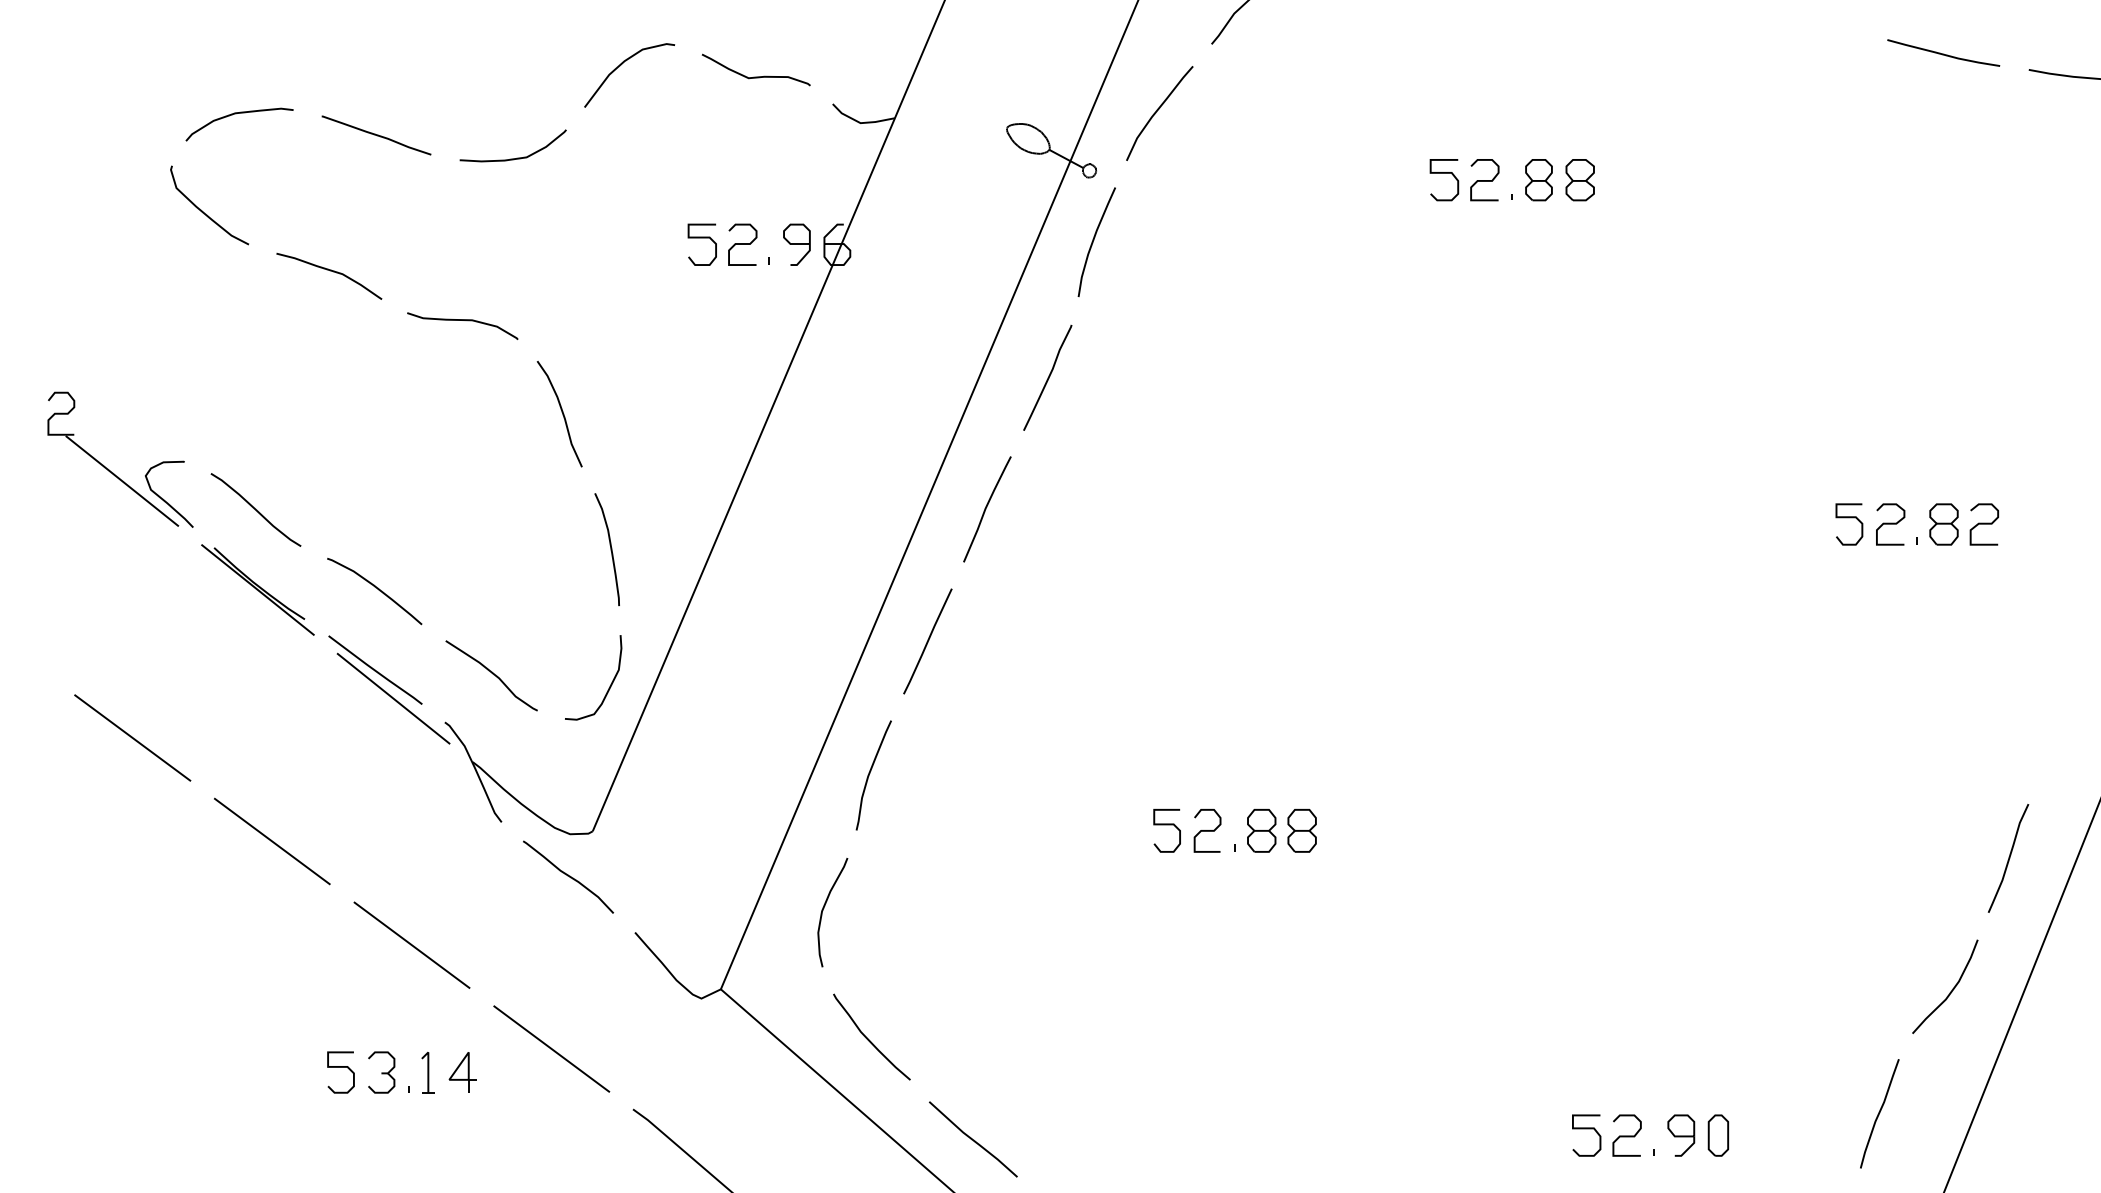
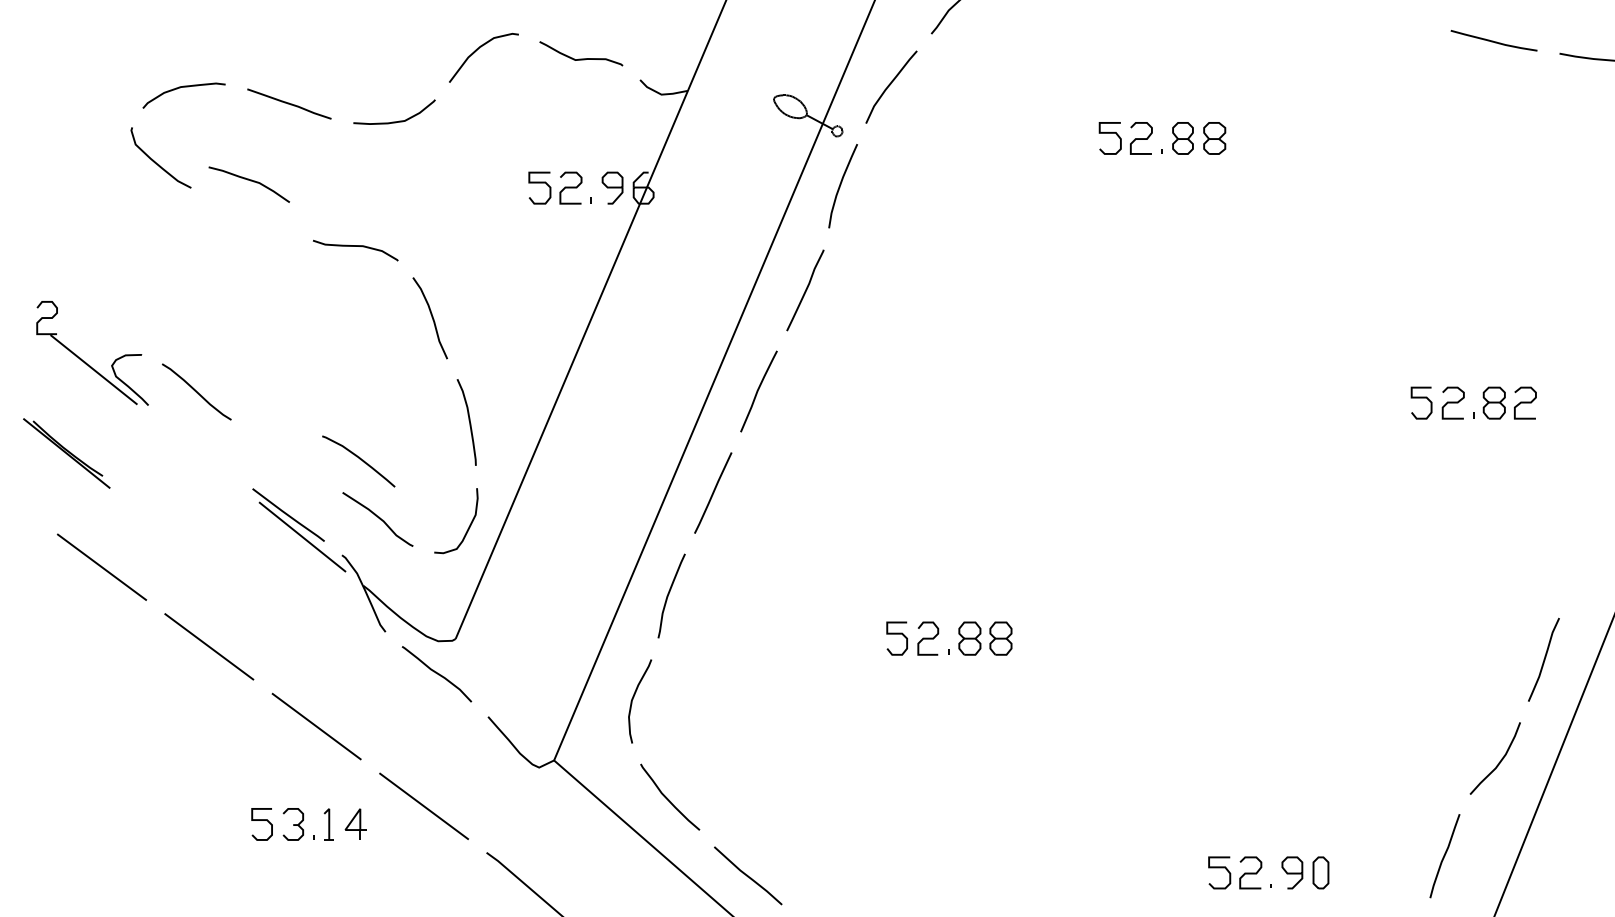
curve: (330, 271) -> (250, 180), moved
curve: (376, 588) -> (360, 459), moved
part: (257, 589) -> (66, 453), moved

